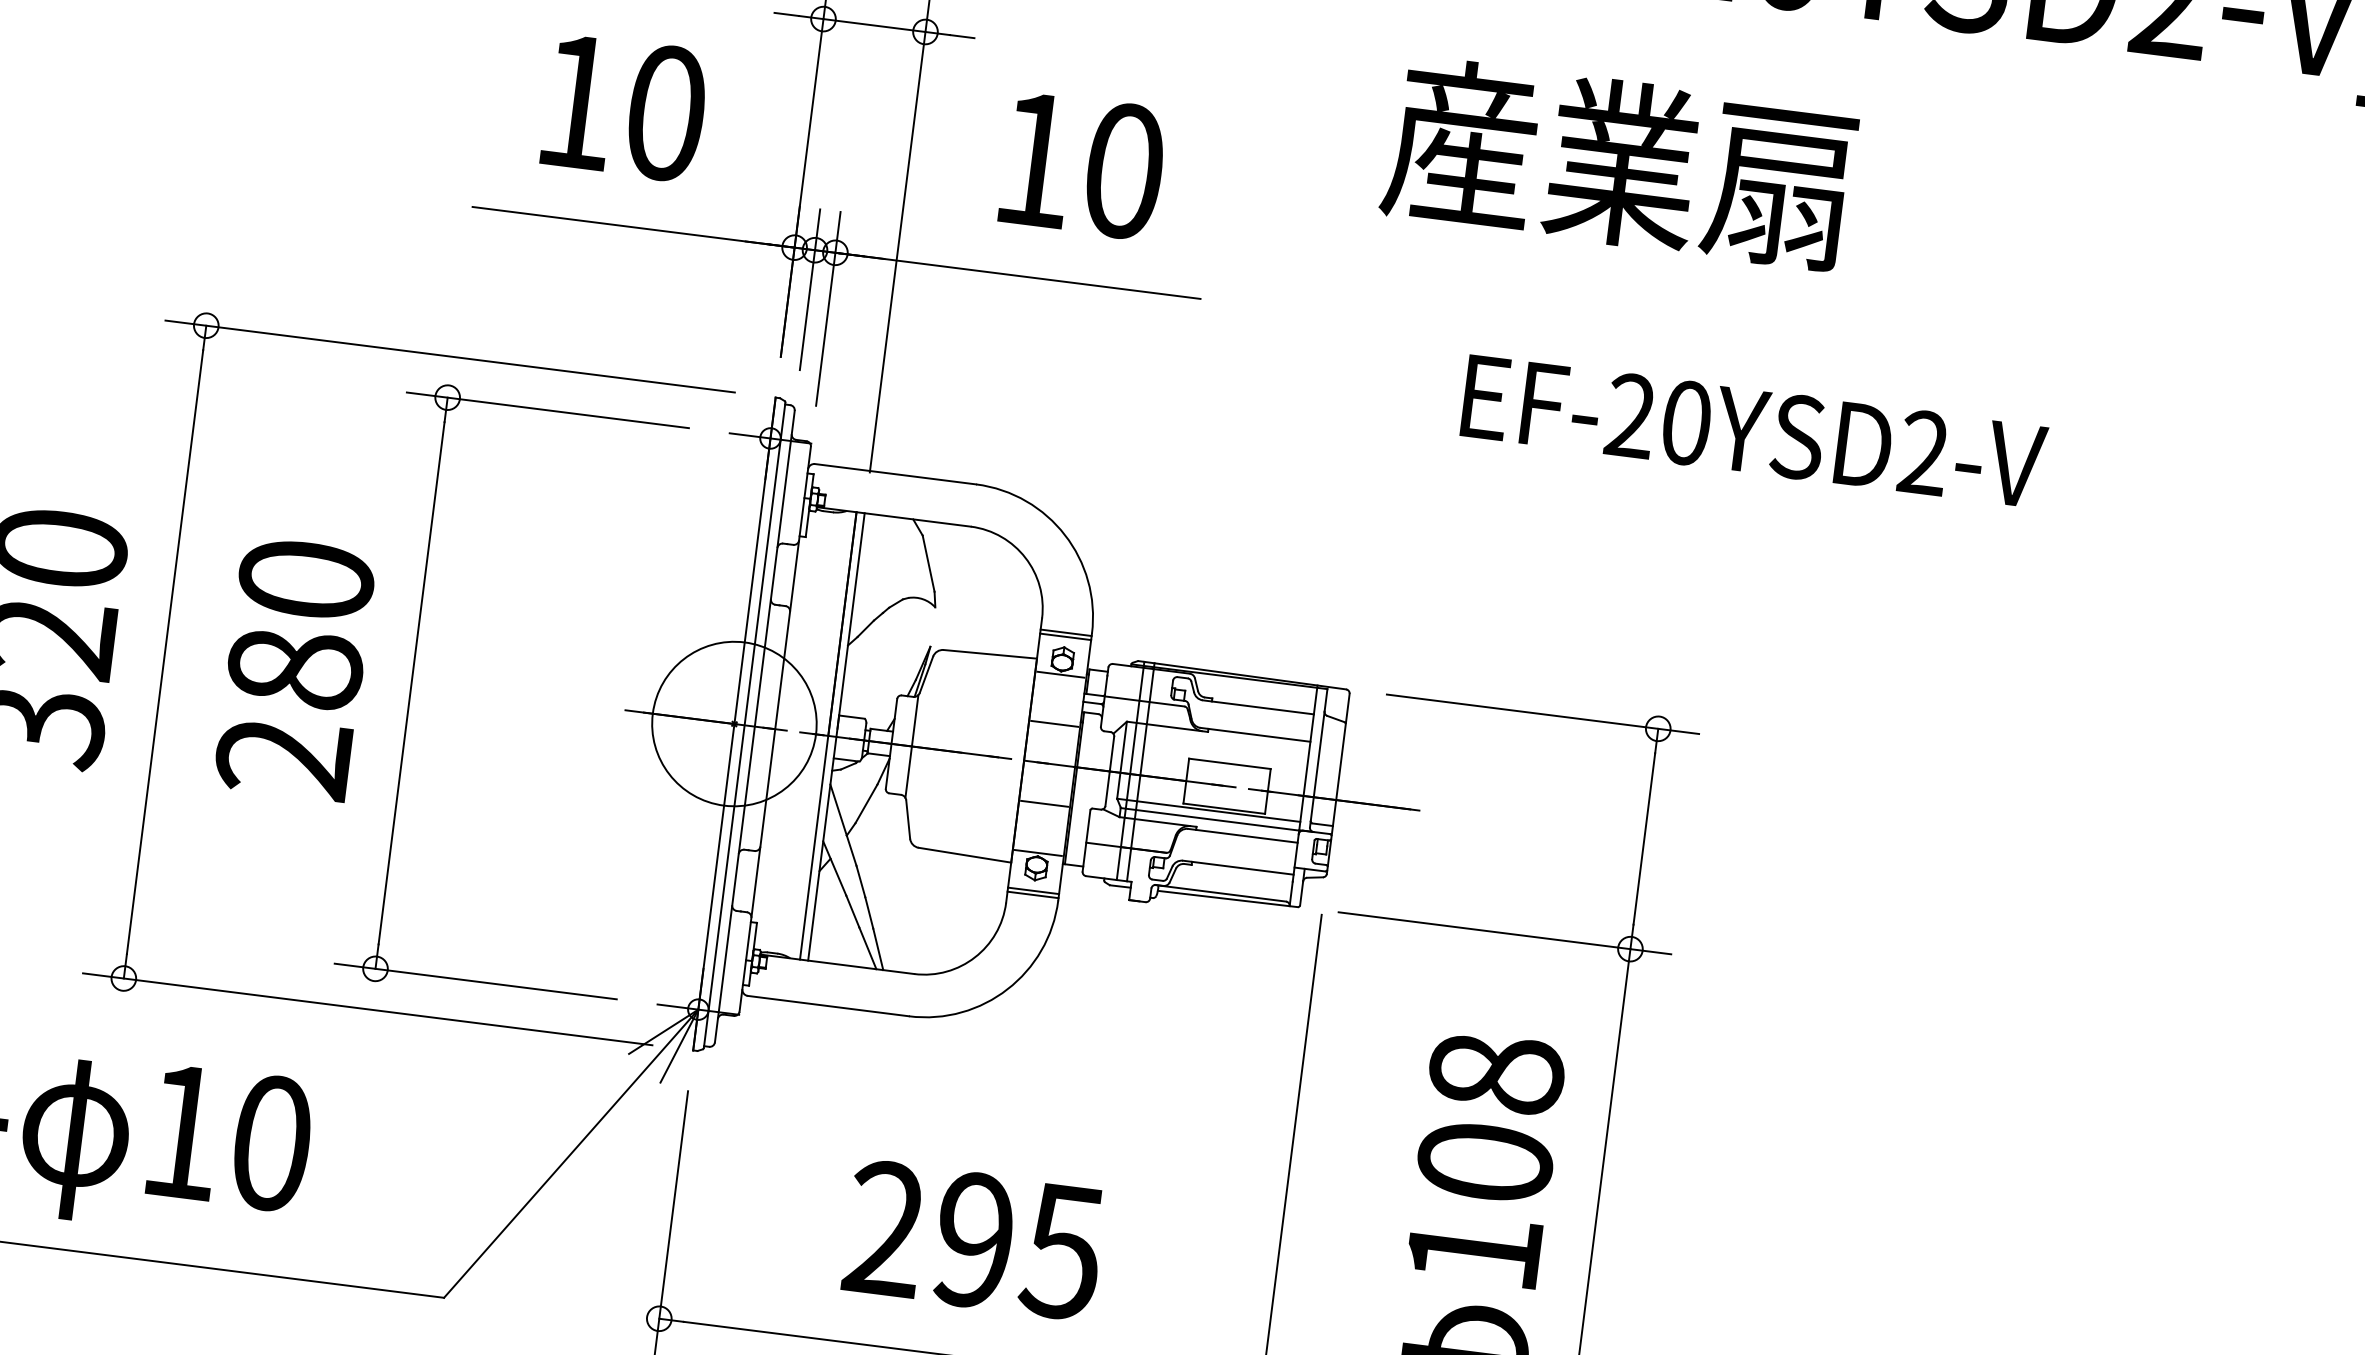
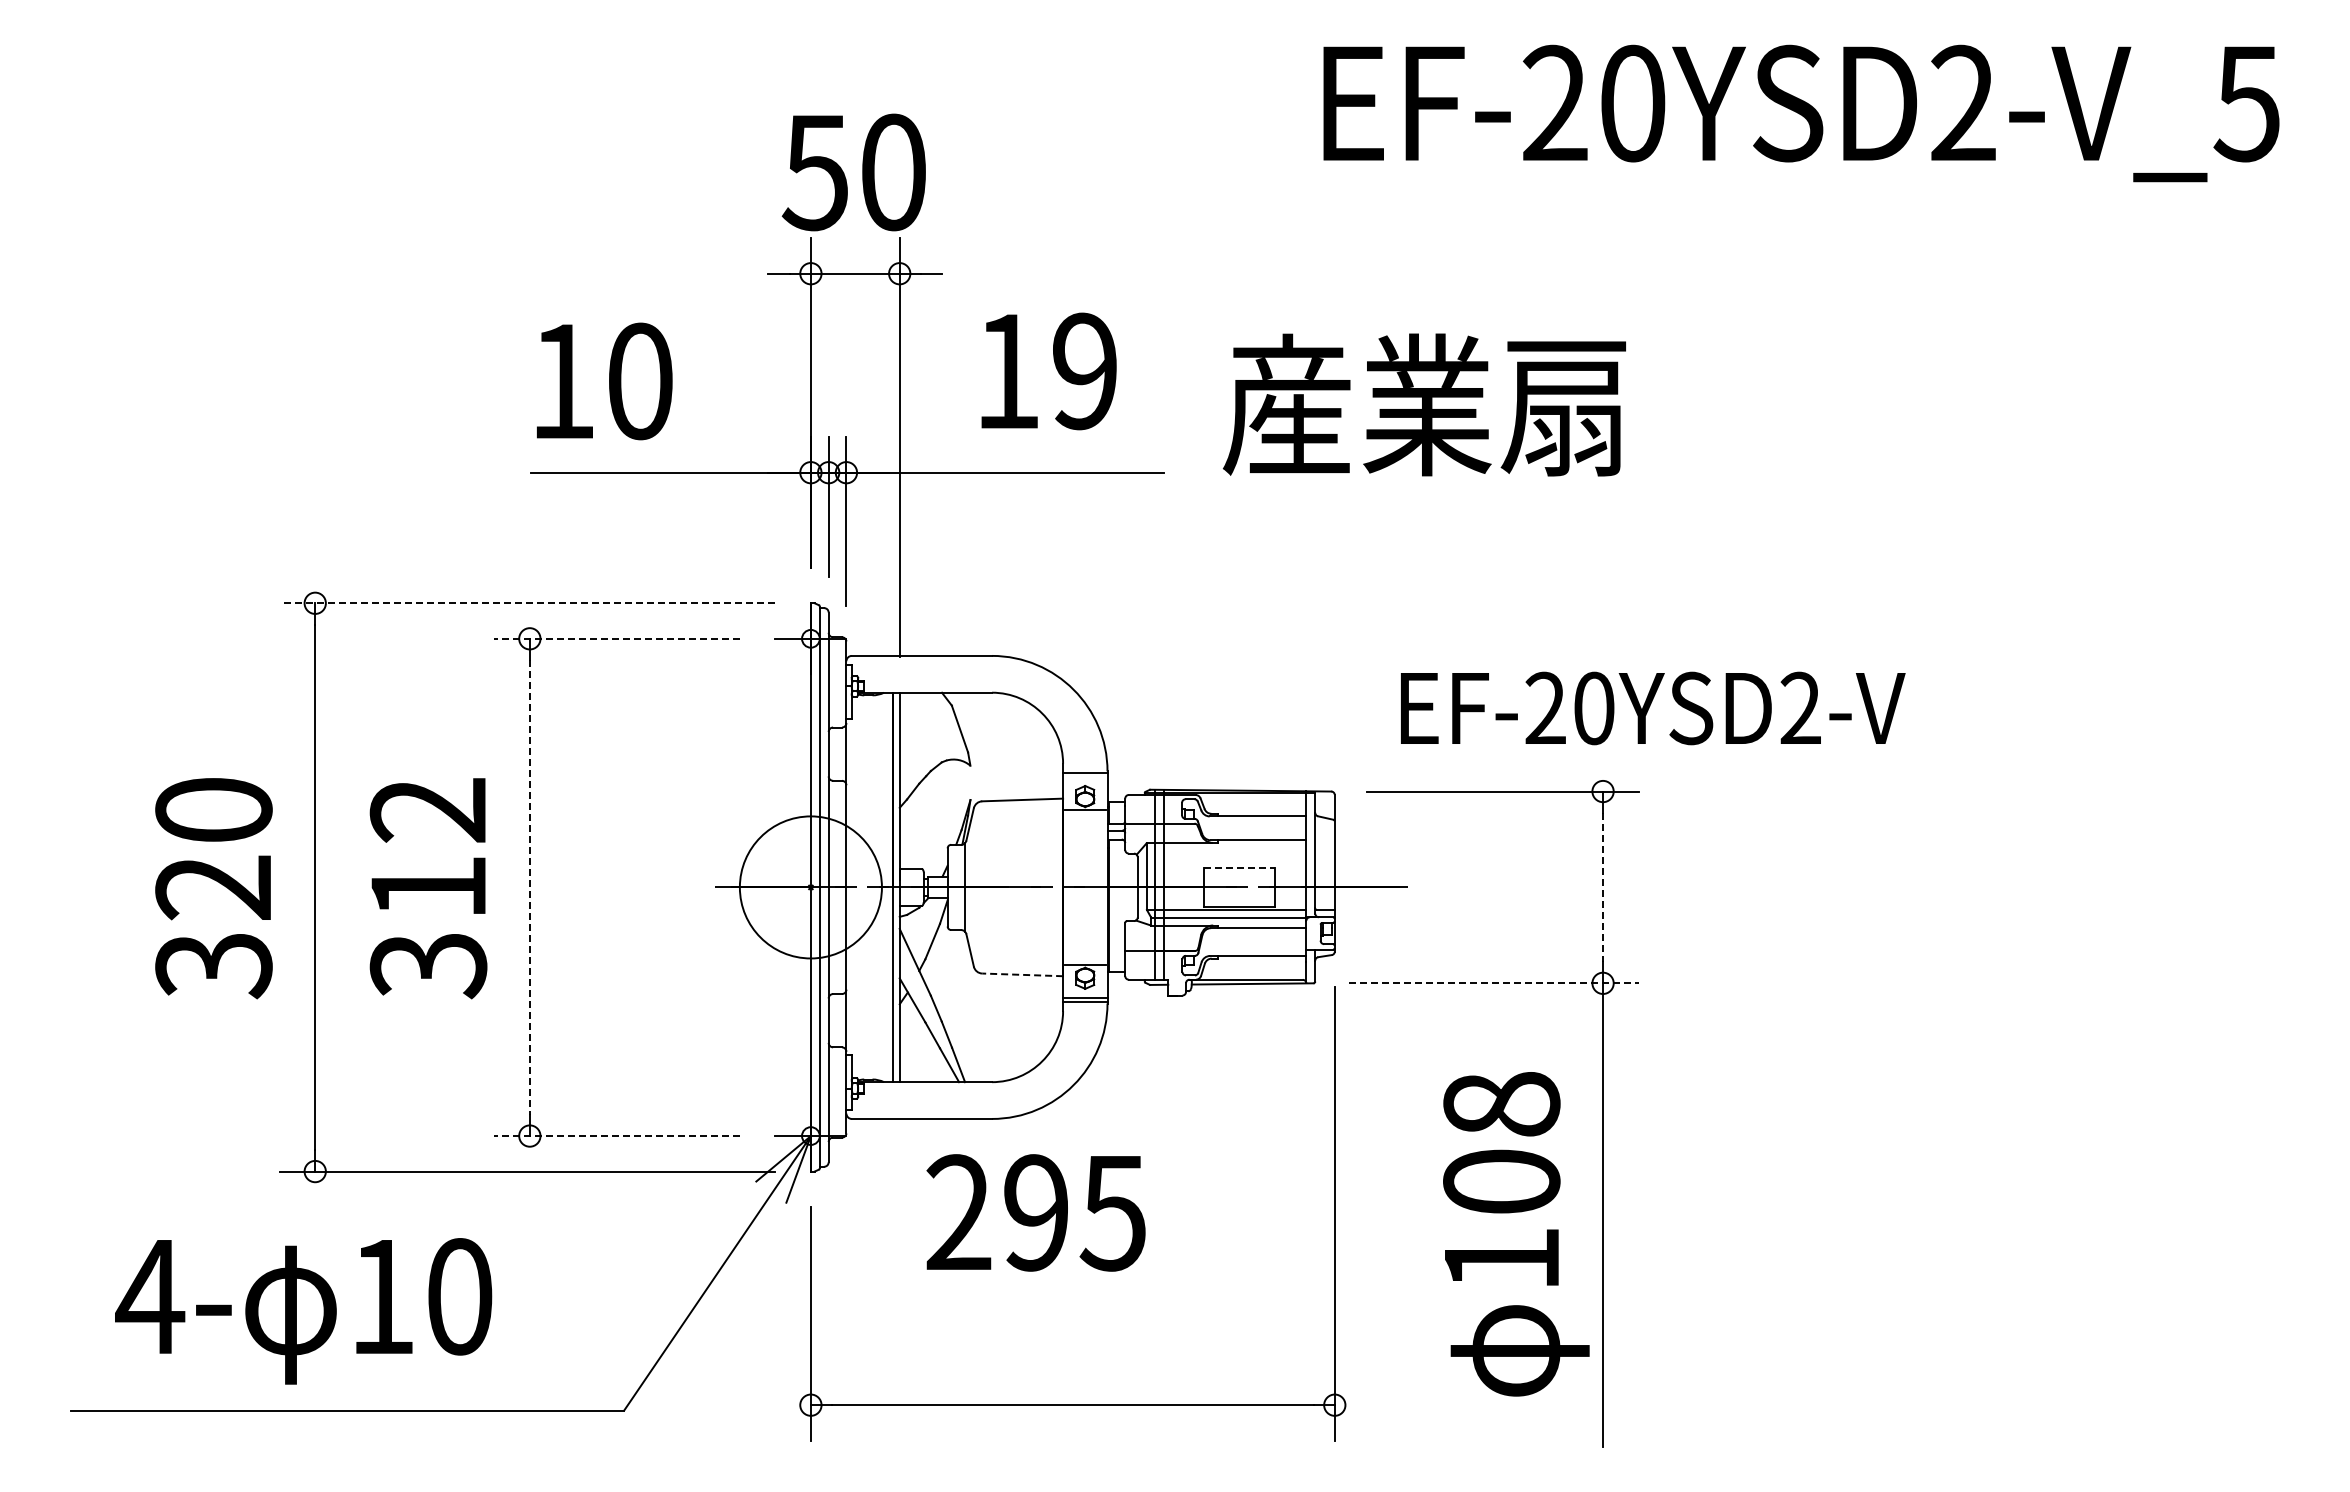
text: (625, 108) -> (604, 381), moved
text: (1618, 162) -> (1423, 404), moved
text: (1124, 171) -> (1085, 371), 10 -> 19
line: (450, 356) -> (527, 603), solid -> dashed
line: (548, 410) -> (617, 638), solid -> dashed
text: (1754, 431) -> (1653, 708), moved
line: (1065, 636) -> (1085, 776), removed
text: (295, 669) -> (428, 888), 280 -> 312
line: (411, 683) -> (529, 887), solid -> dashed
line: (1053, 723) -> (1084, 852), removed
line: (1229, 763) -> (1239, 867), solid -> dashed
line: (1043, 804) -> (1084, 922), removed
line: (1644, 839) -> (1603, 887), solid -> dashed
line: (964, 854) -> (1022, 974), solid -> dashed
line: (1504, 933) -> (1493, 983), solid -> dashed
line: (476, 982) -> (617, 1136), solid -> dashed
text: (973, 1239) -> (1035, 1212), moved

